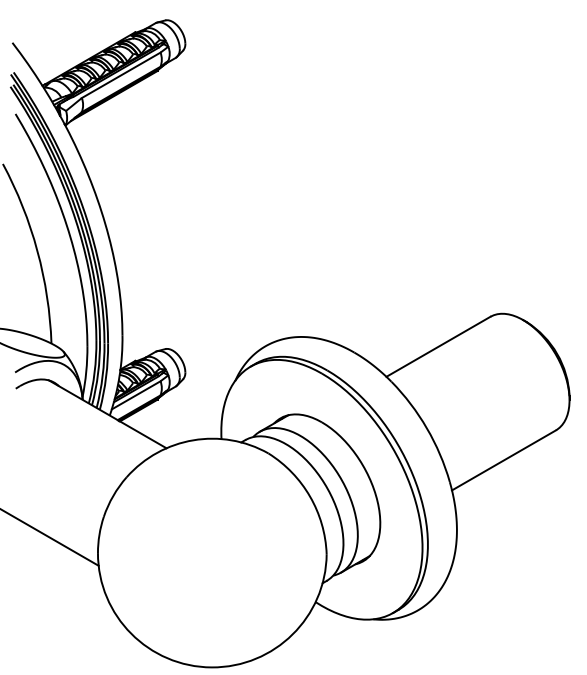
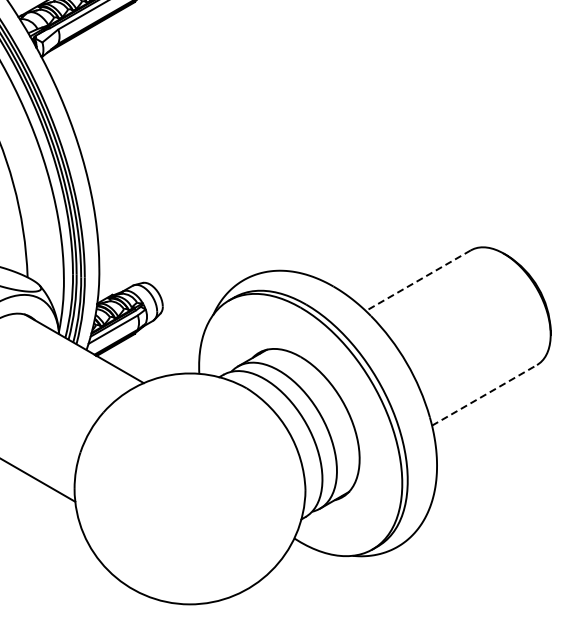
line: (437, 347) -> (417, 281), solid -> dashed
line: (504, 460) -> (485, 395), solid -> dashed

